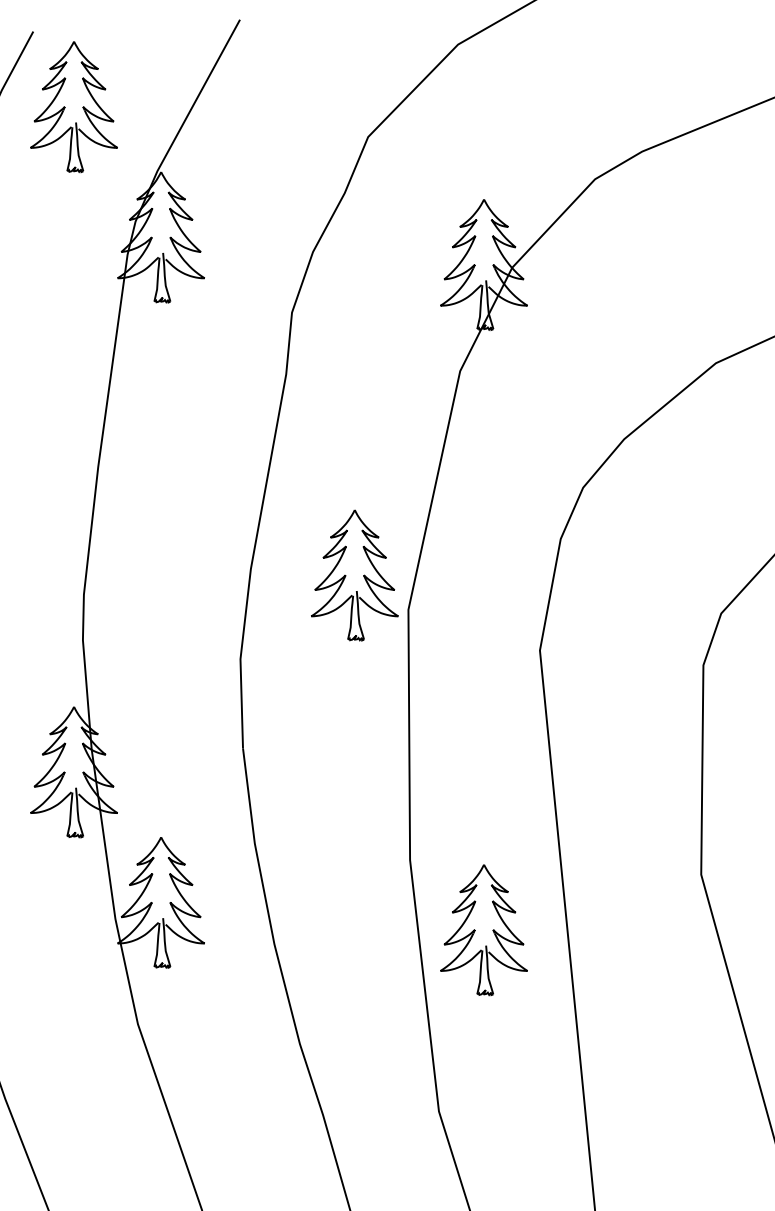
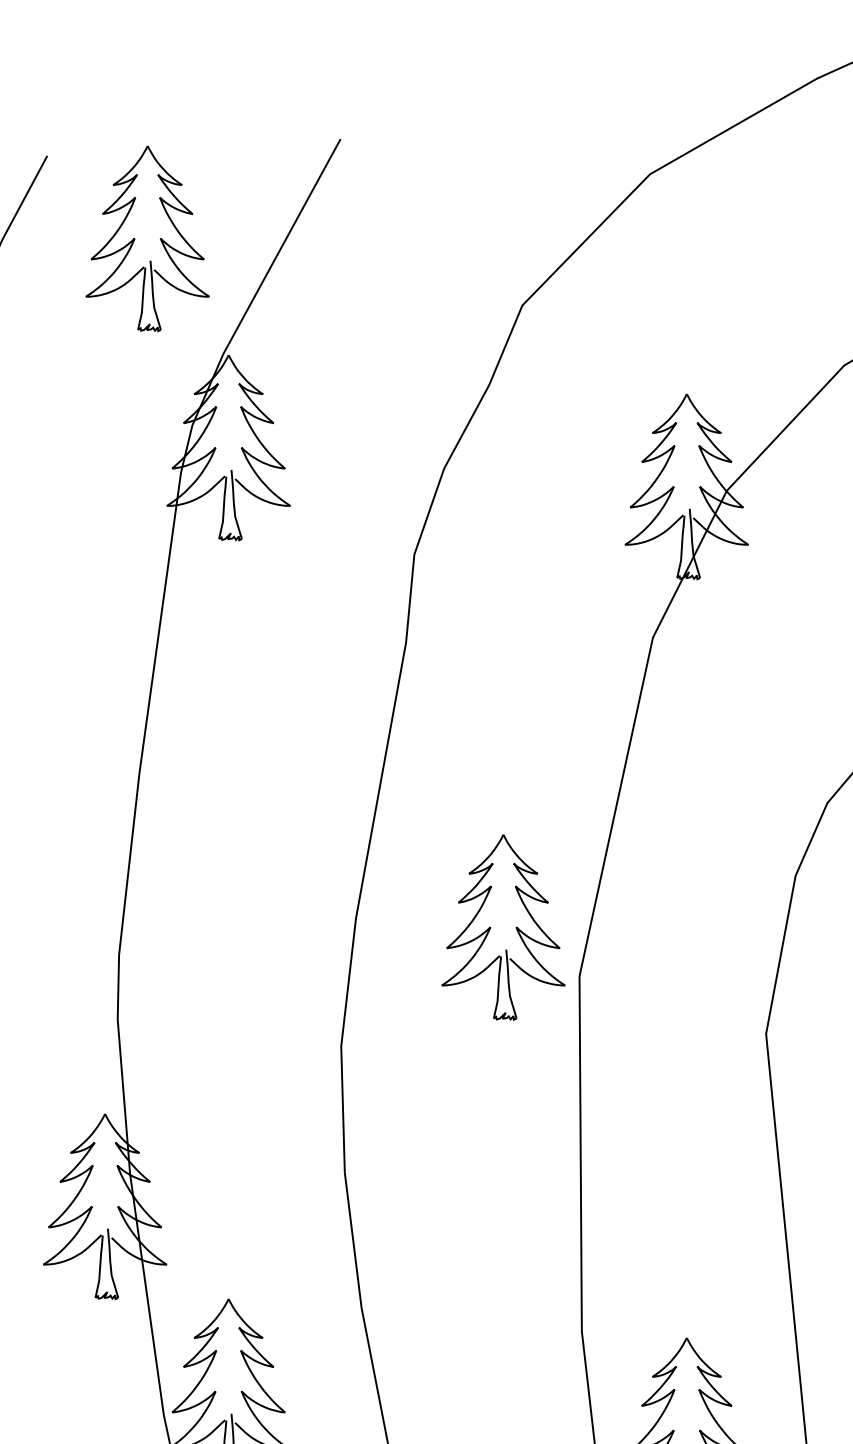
part: (73, 107) -> (146, 239), moved

